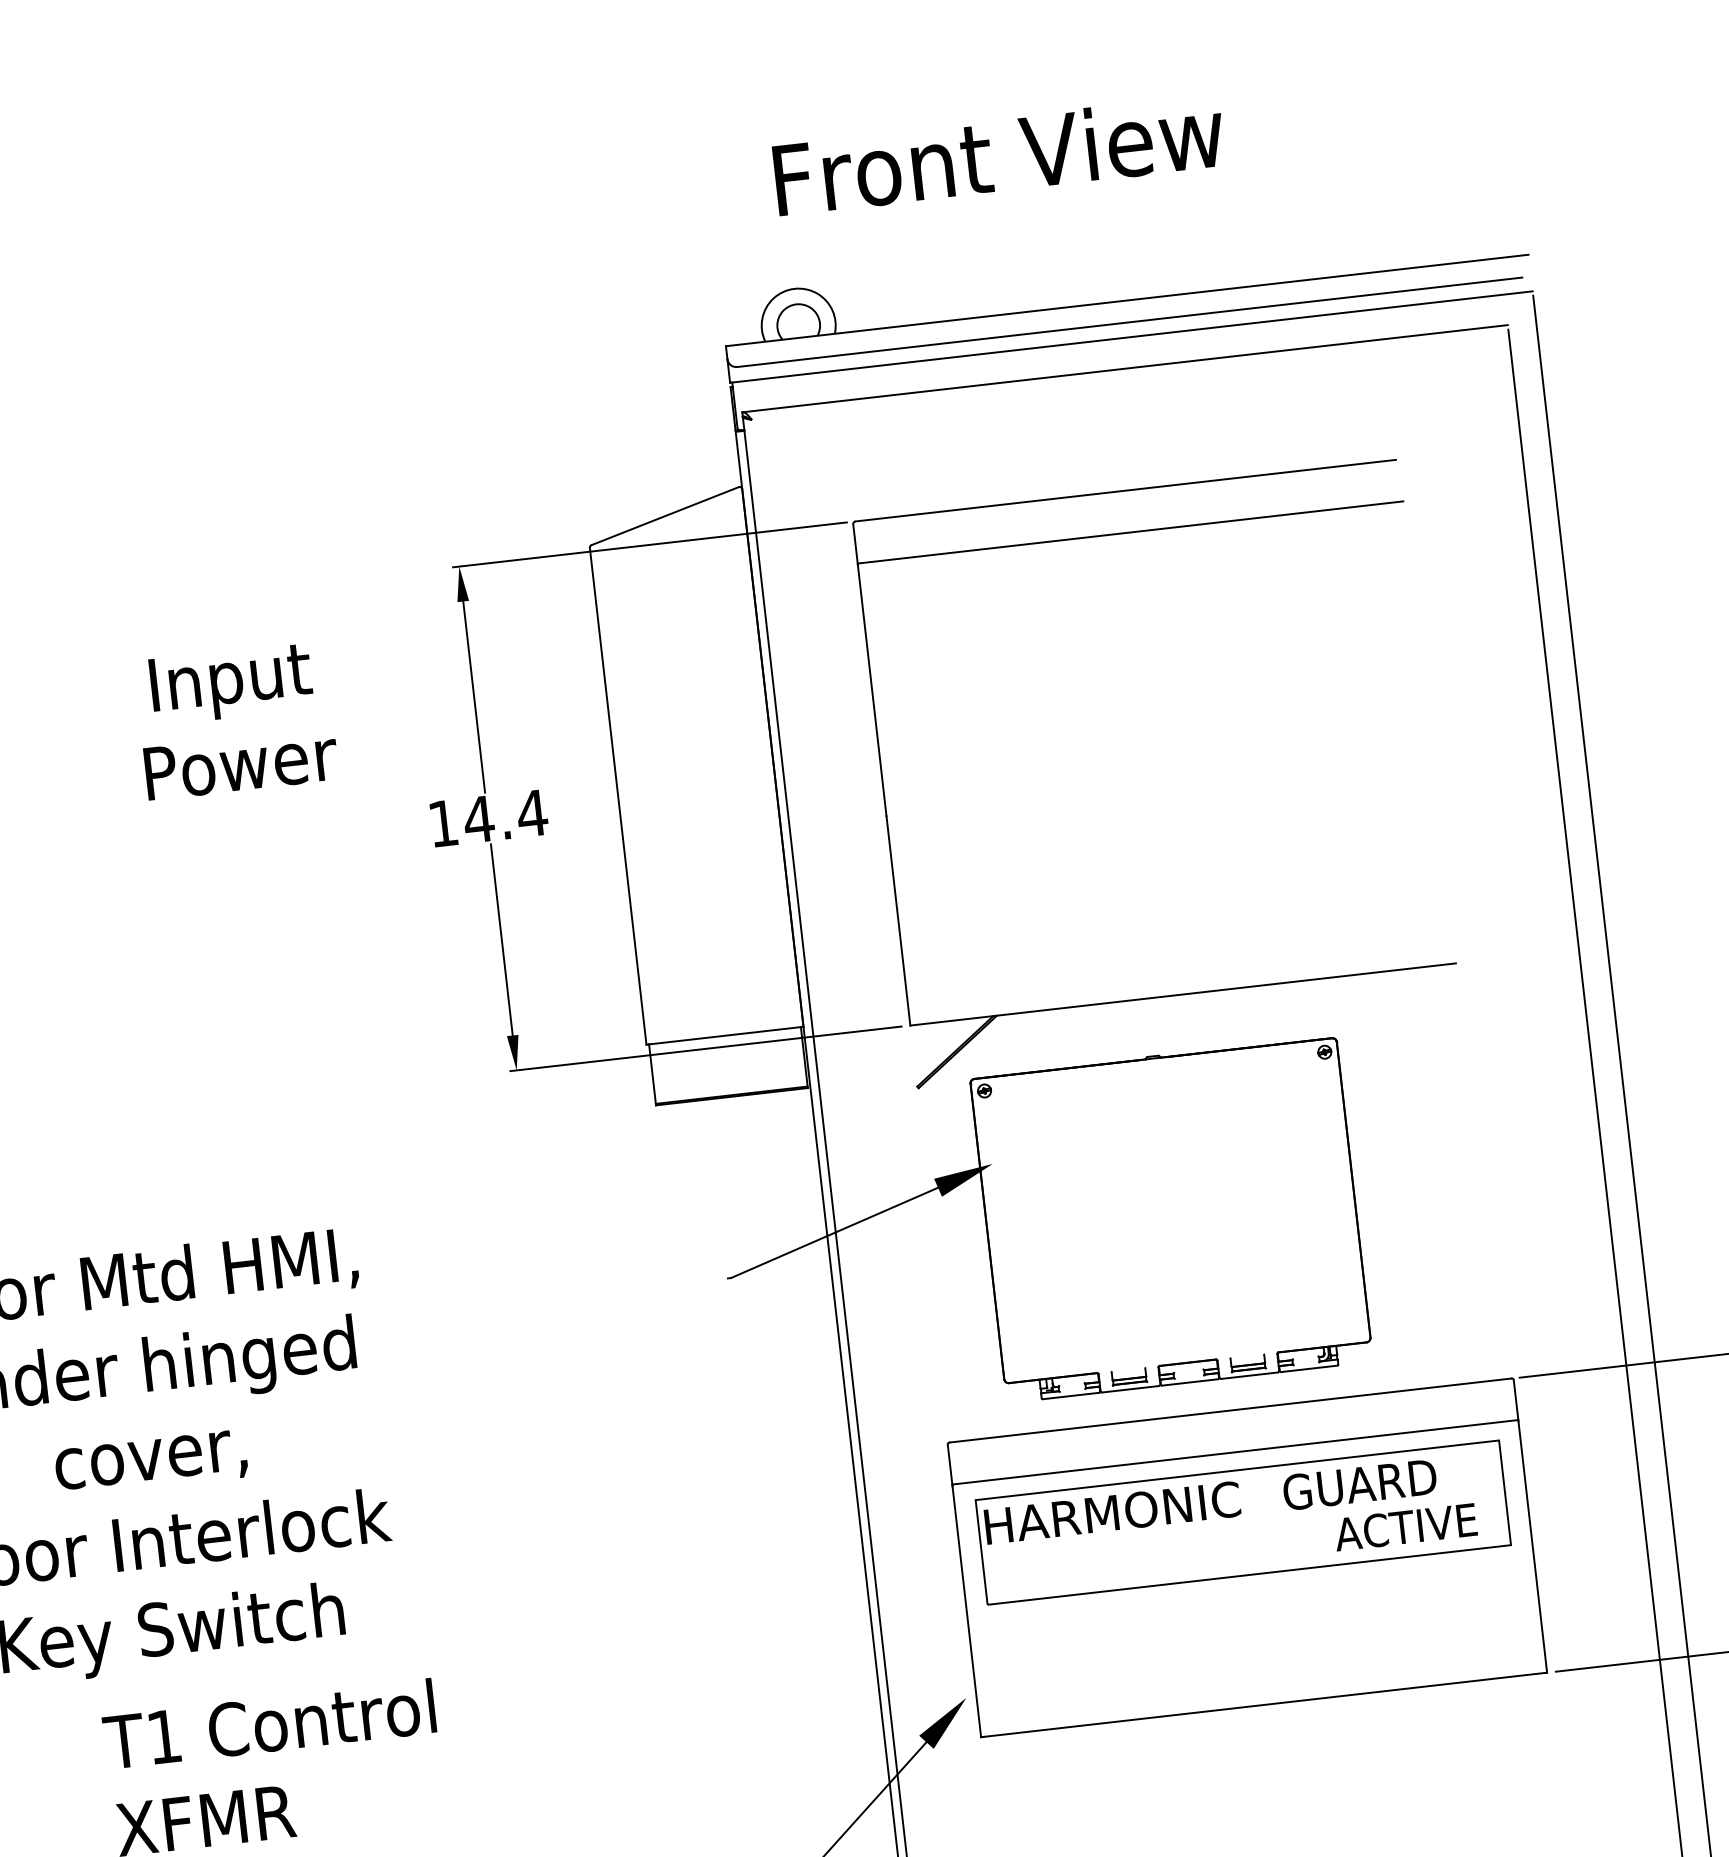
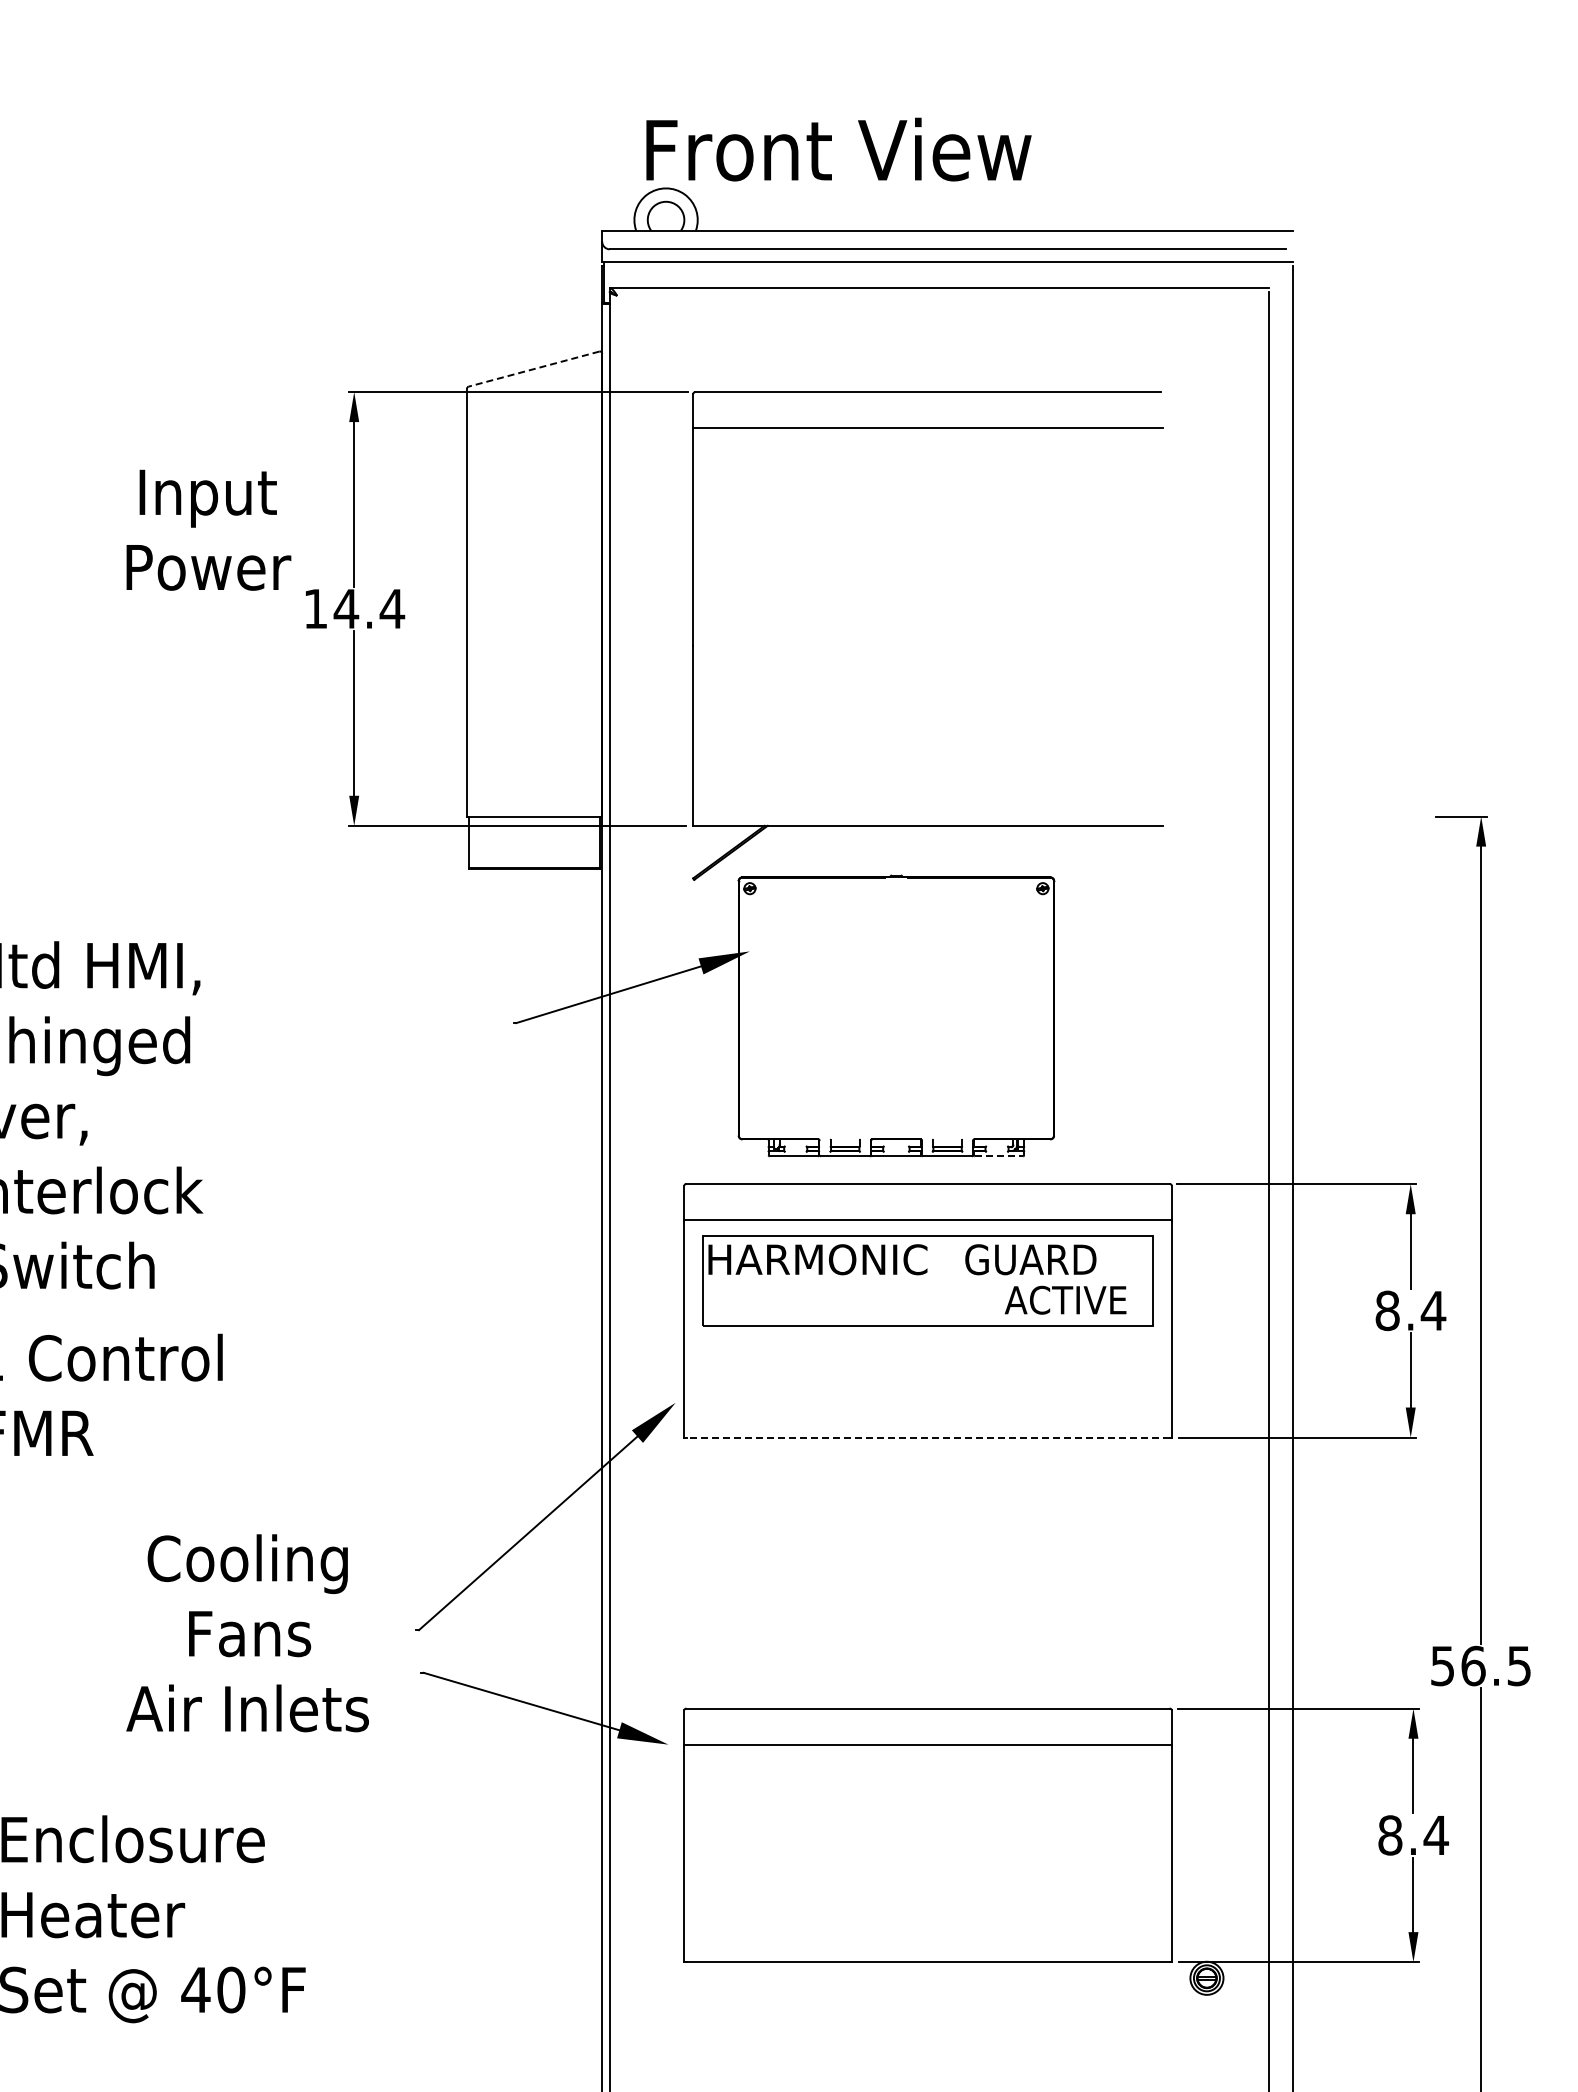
text: (998, 155) -> (838, 149), moved
line: (665, 516) -> (534, 369), solid -> dashed
text: (235, 719) -> (208, 529), moved
line: (1309, 1369) -> (999, 1156), solid -> dashed
line: (1263, 1704) -> (927, 1437), solid -> dashed

